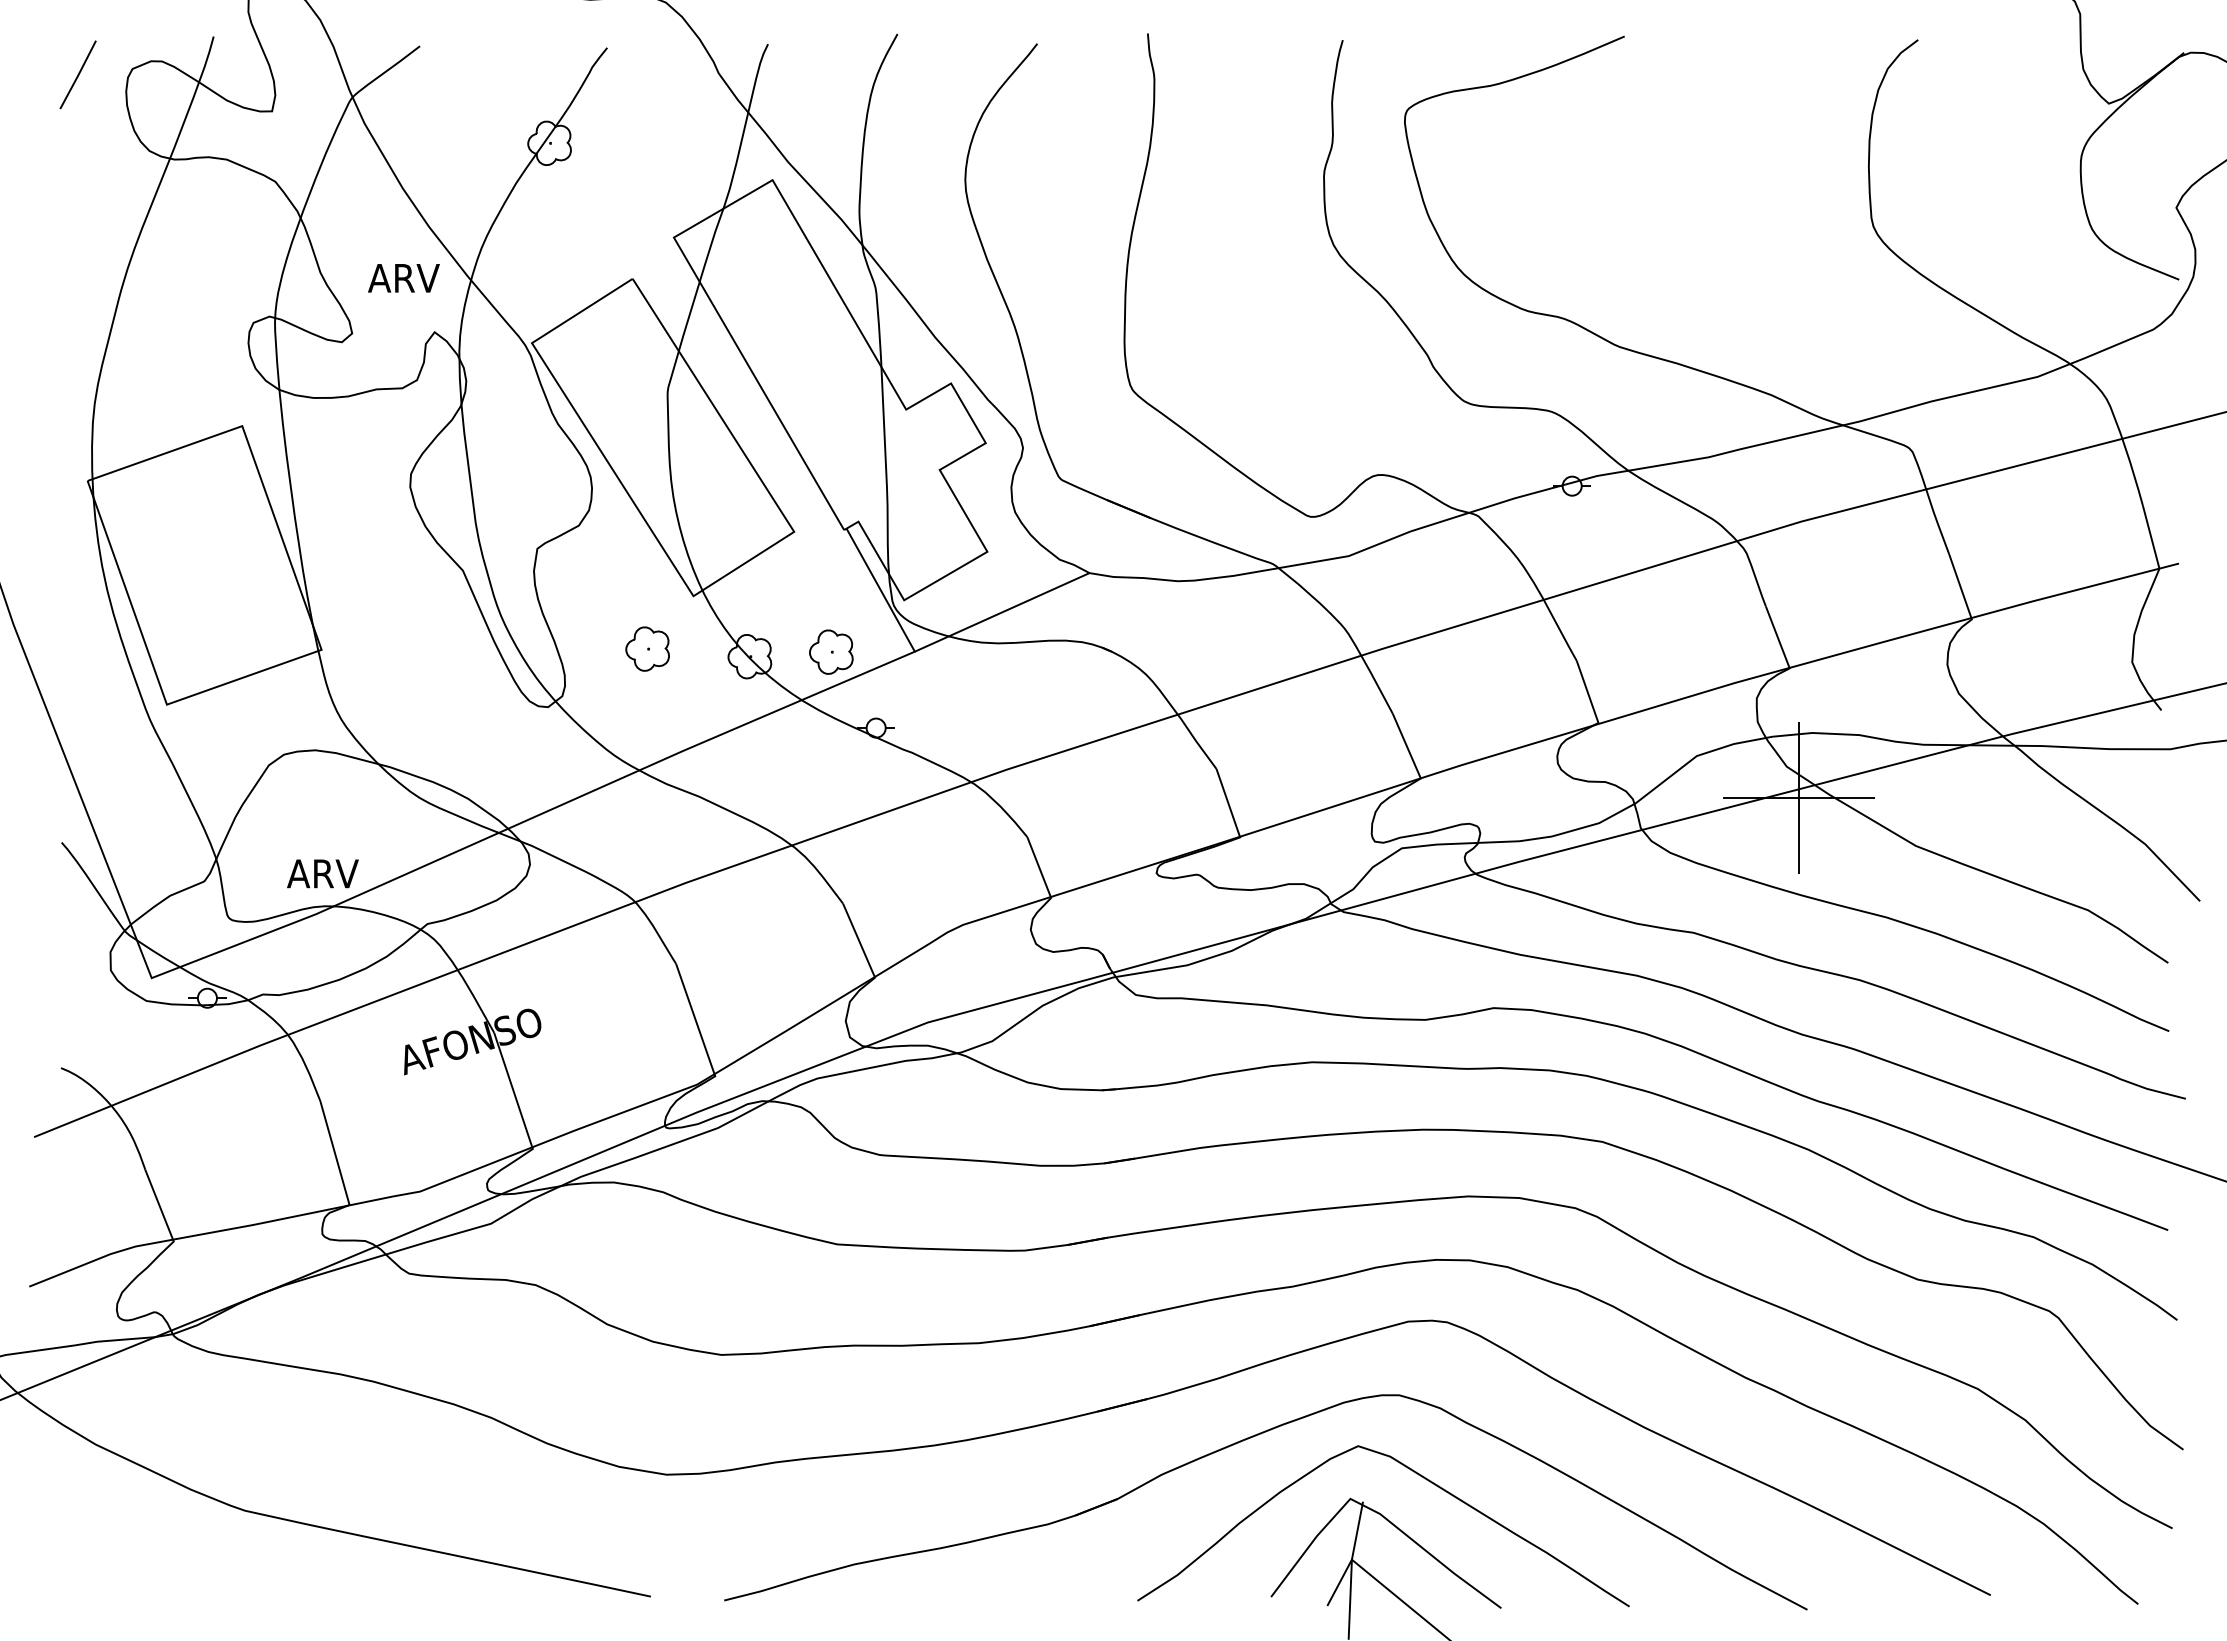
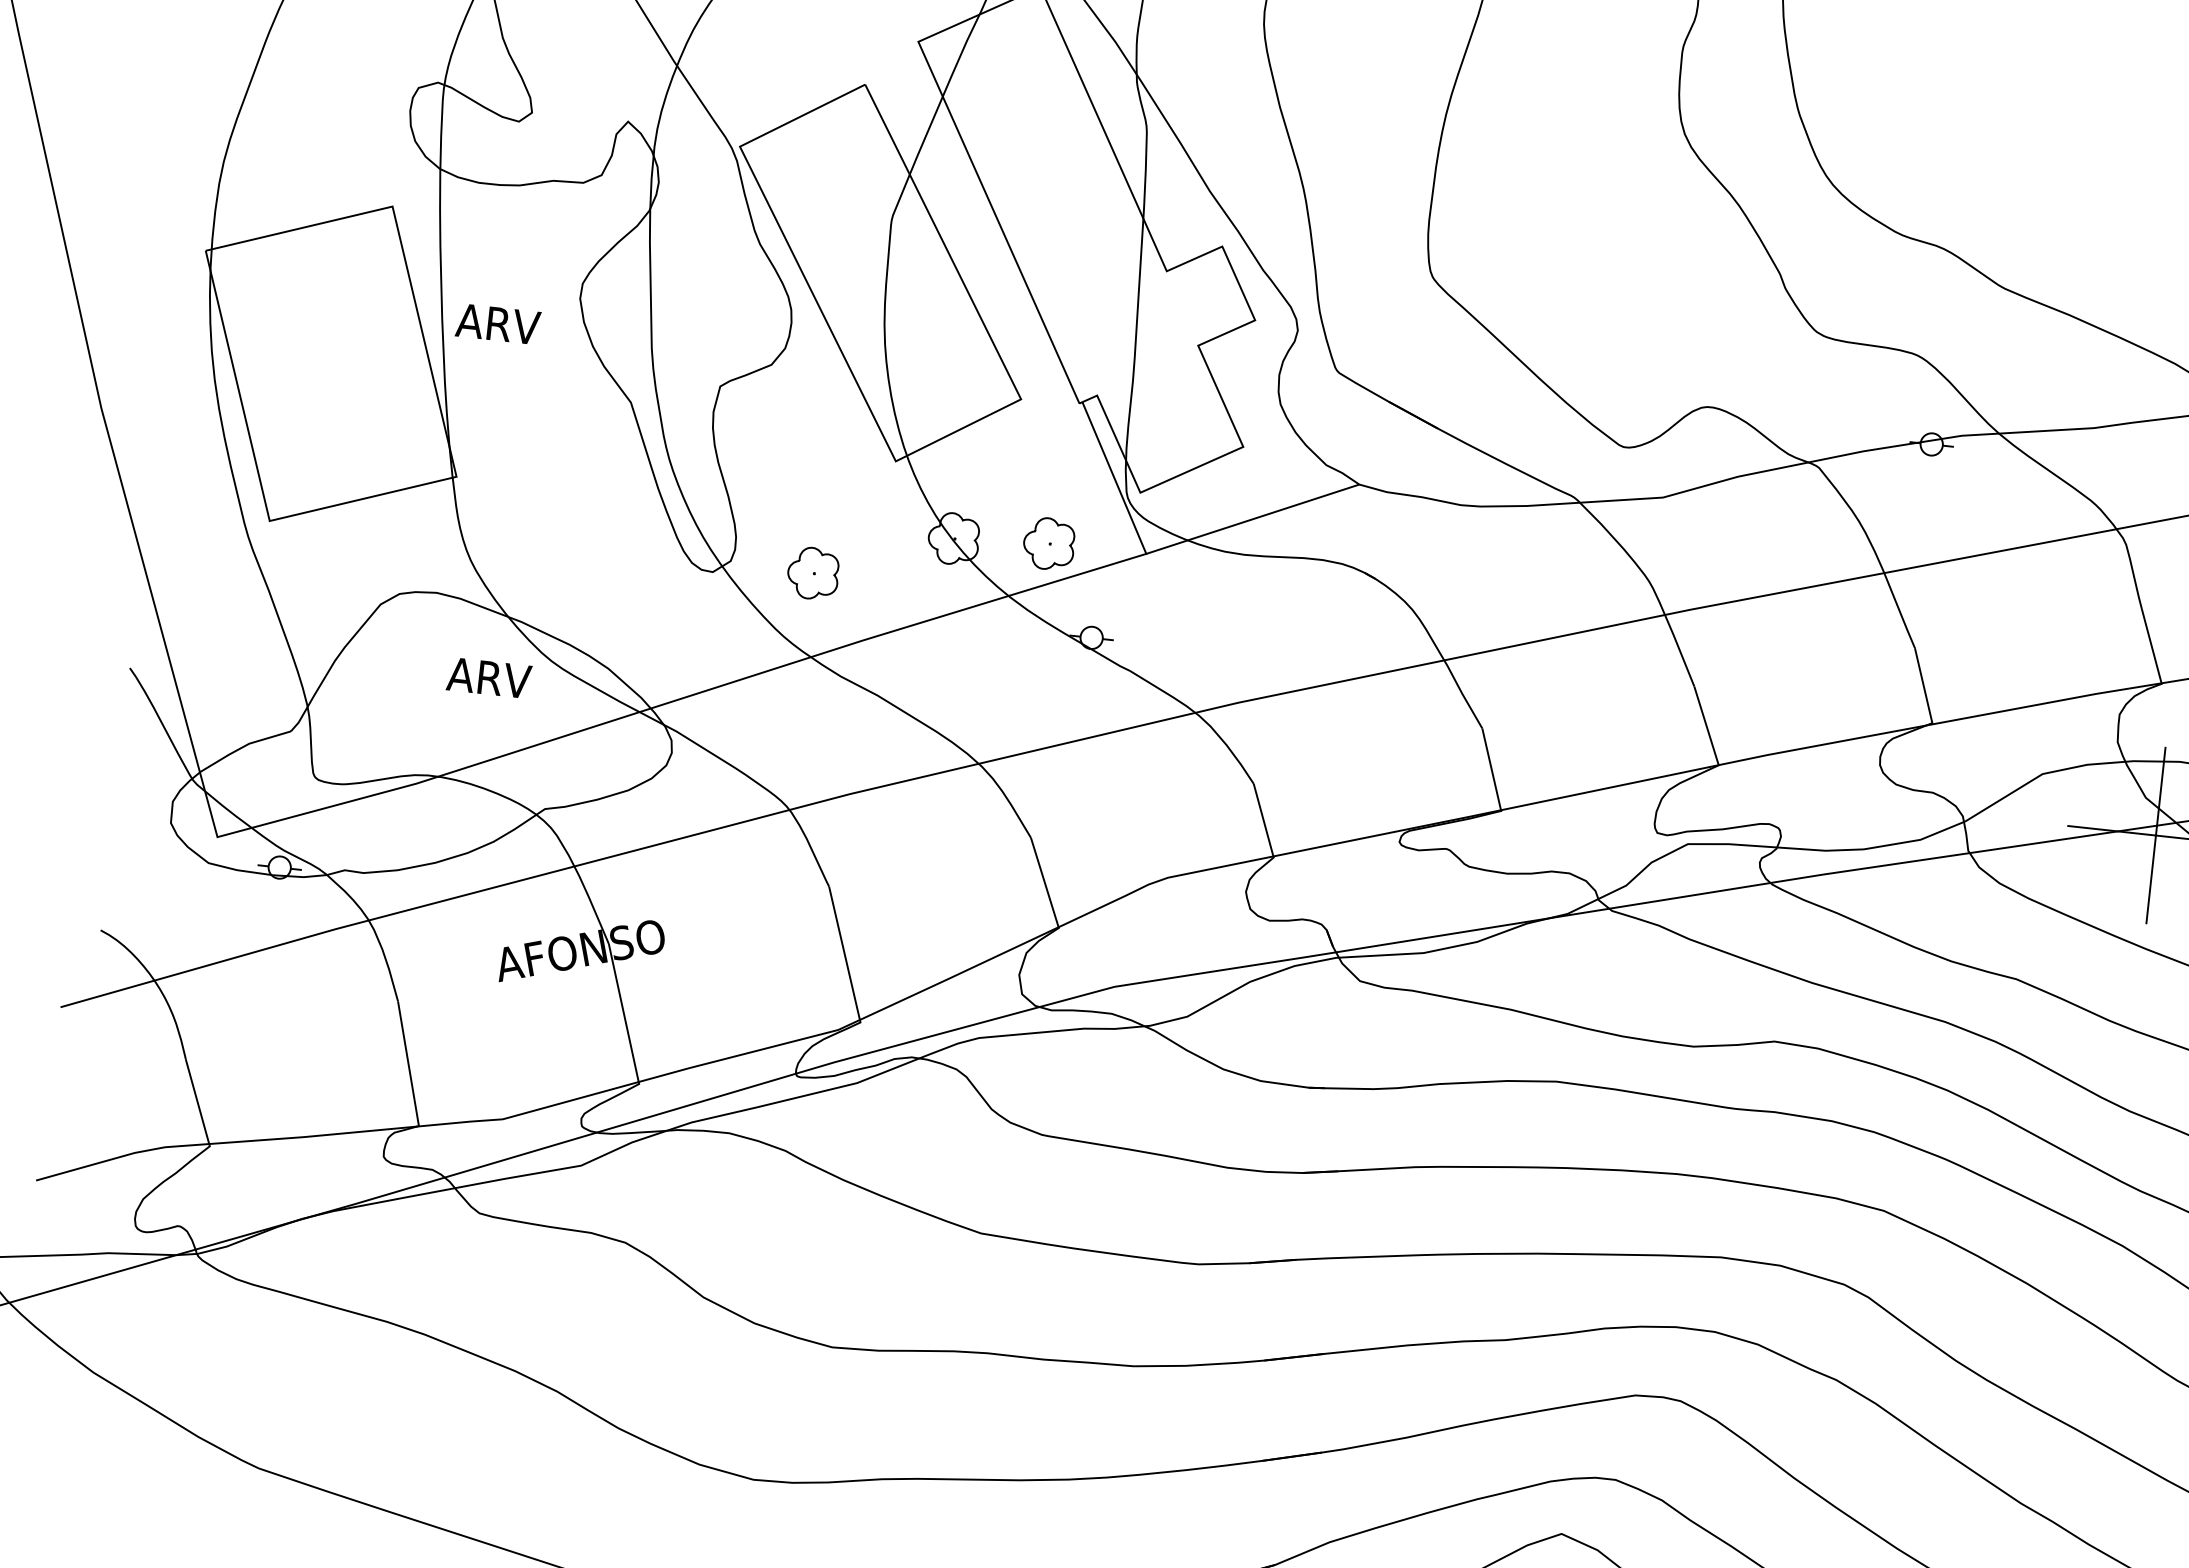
text: (403, 278) -> (497, 324), moved
part: (647, 648) -> (813, 572), moved
text: (322, 873) -> (488, 677), moved

